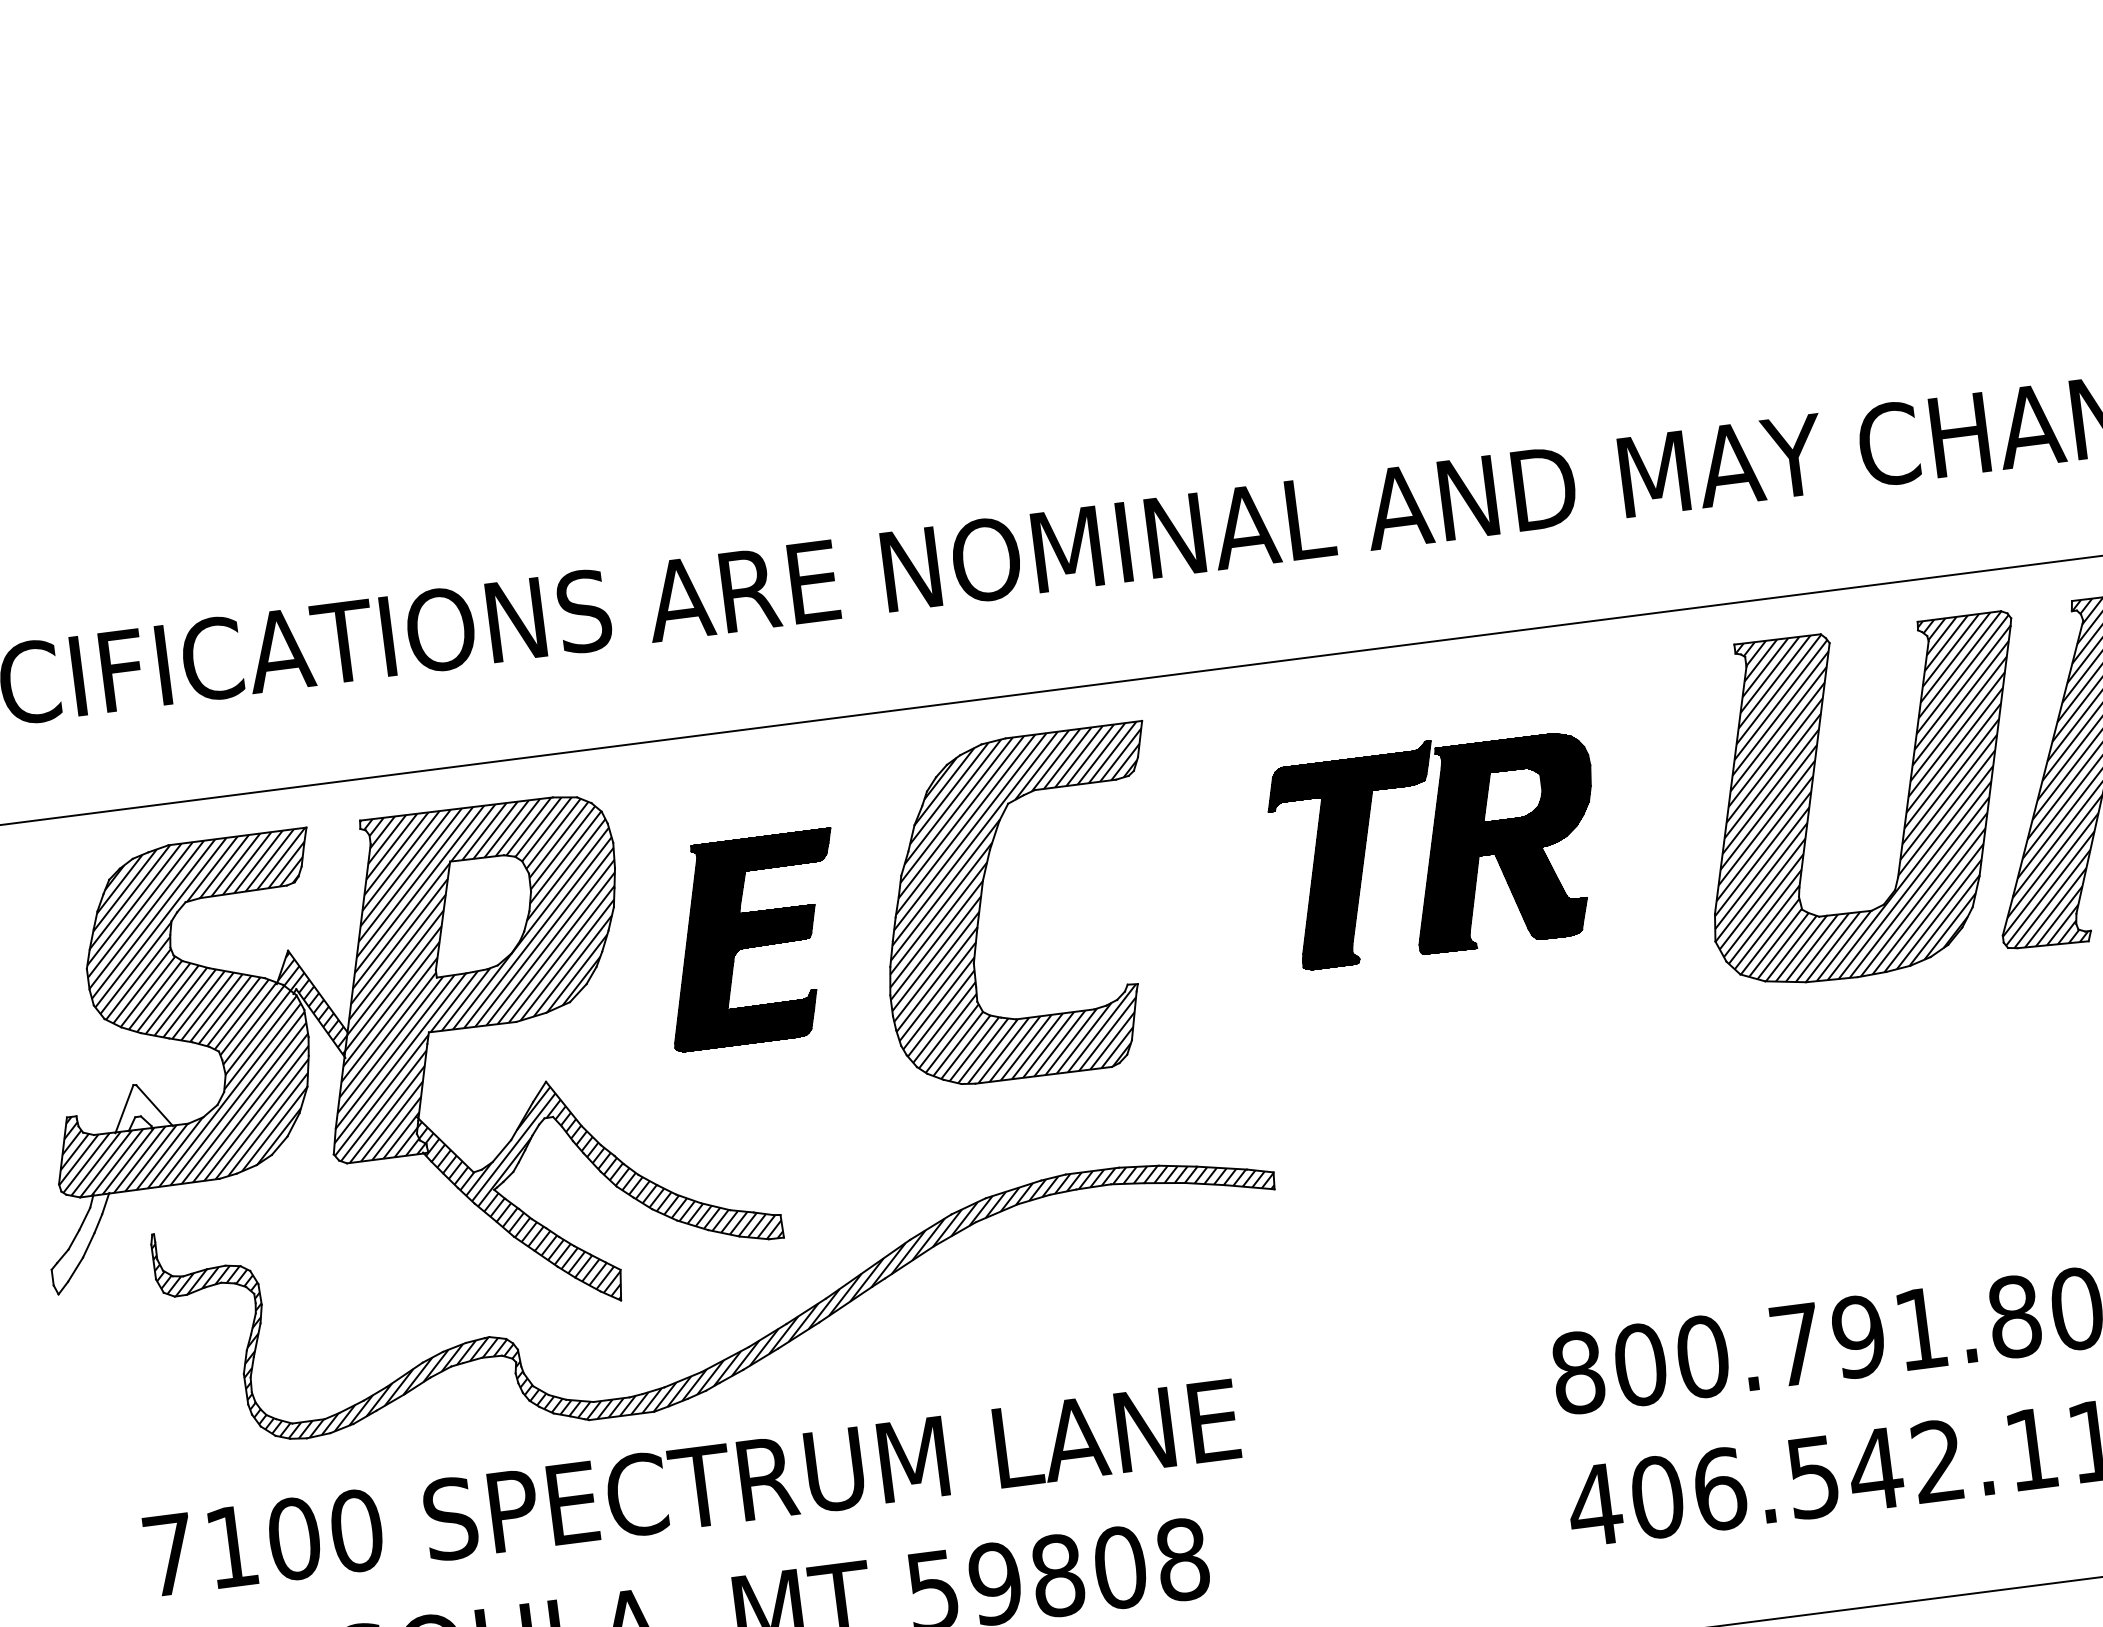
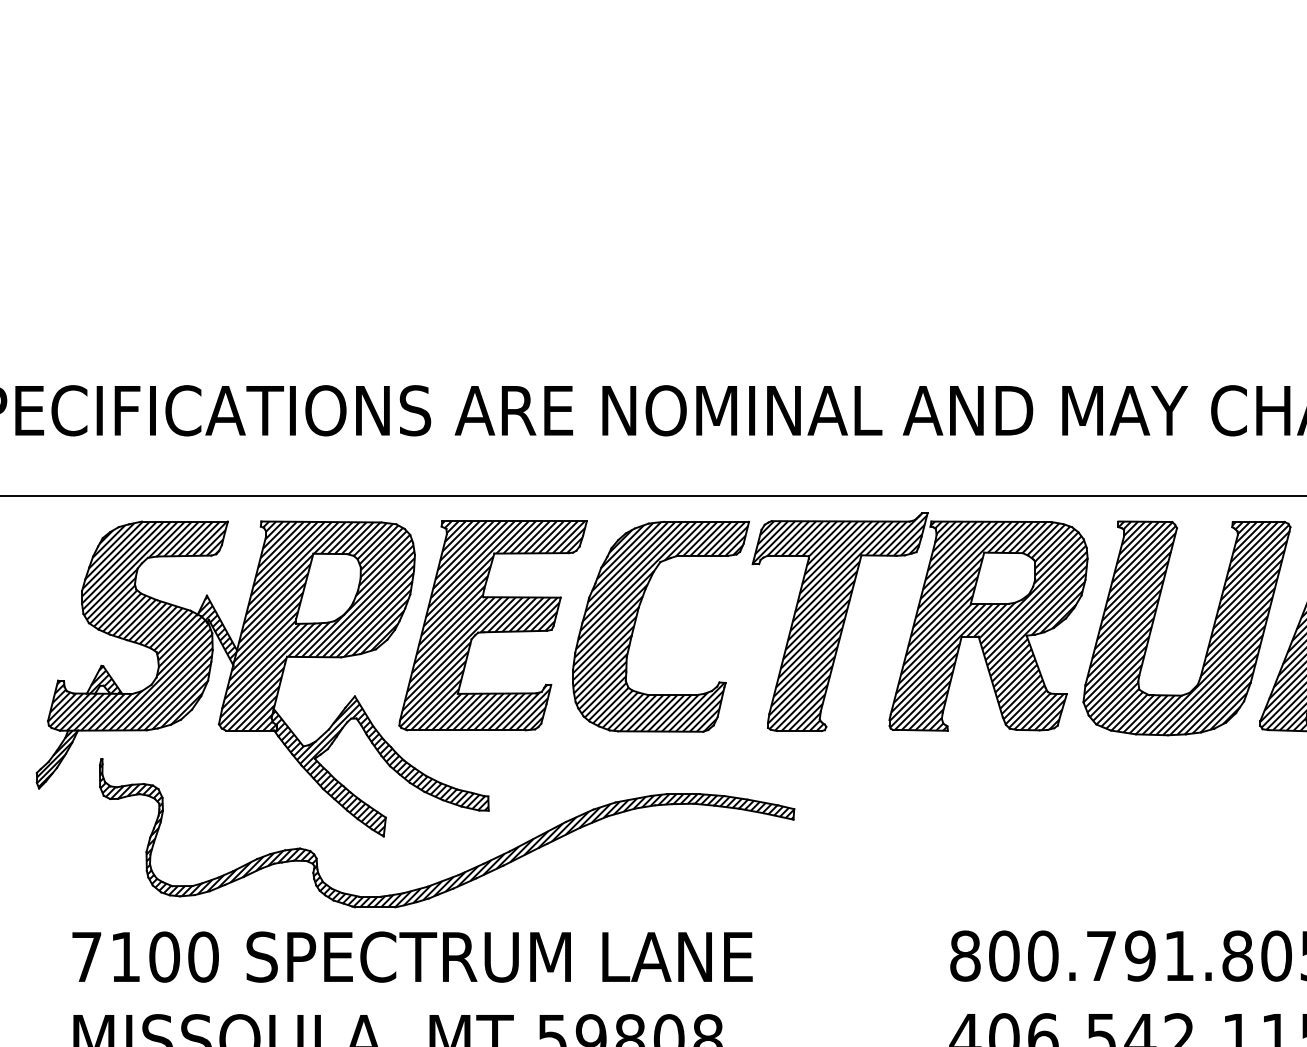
part: (1436, 847) -> (919, 622), size x1.67
part: (752, 939) -> (492, 625), size x1.67
hatch: (142, 1105) -> (105, 679), added
hatch: (80, 1242) -> (56, 758), added

